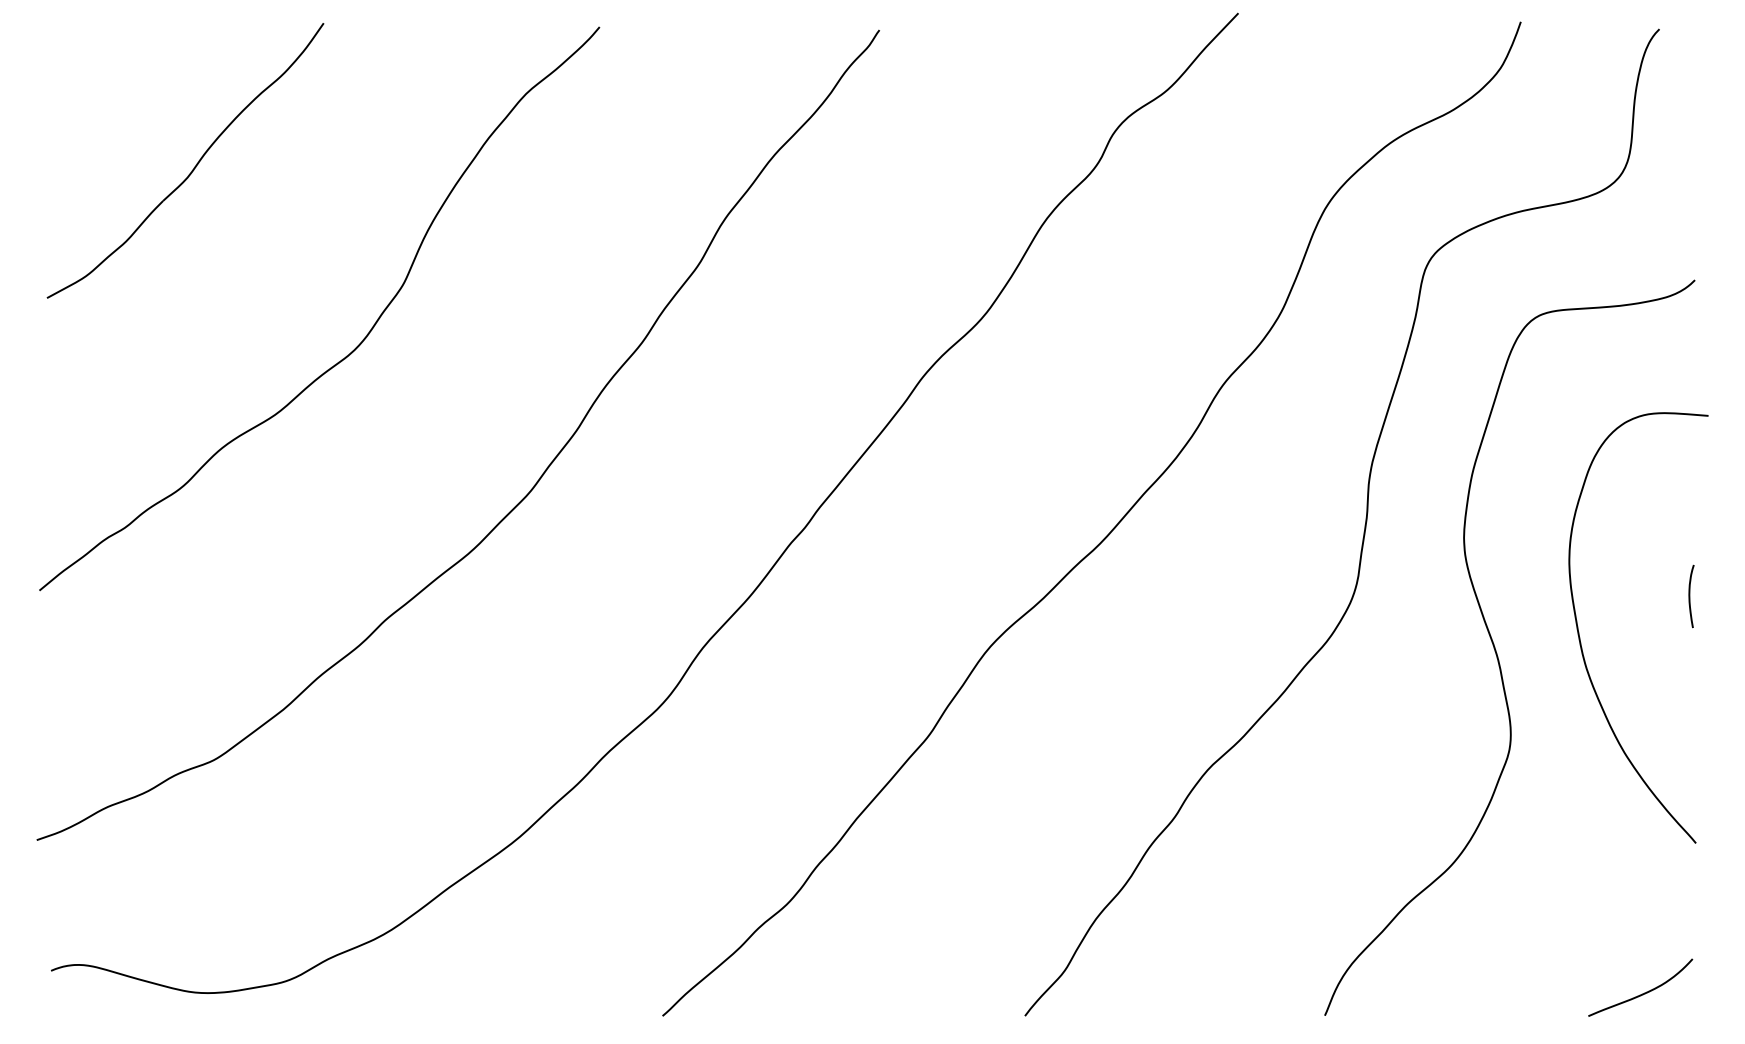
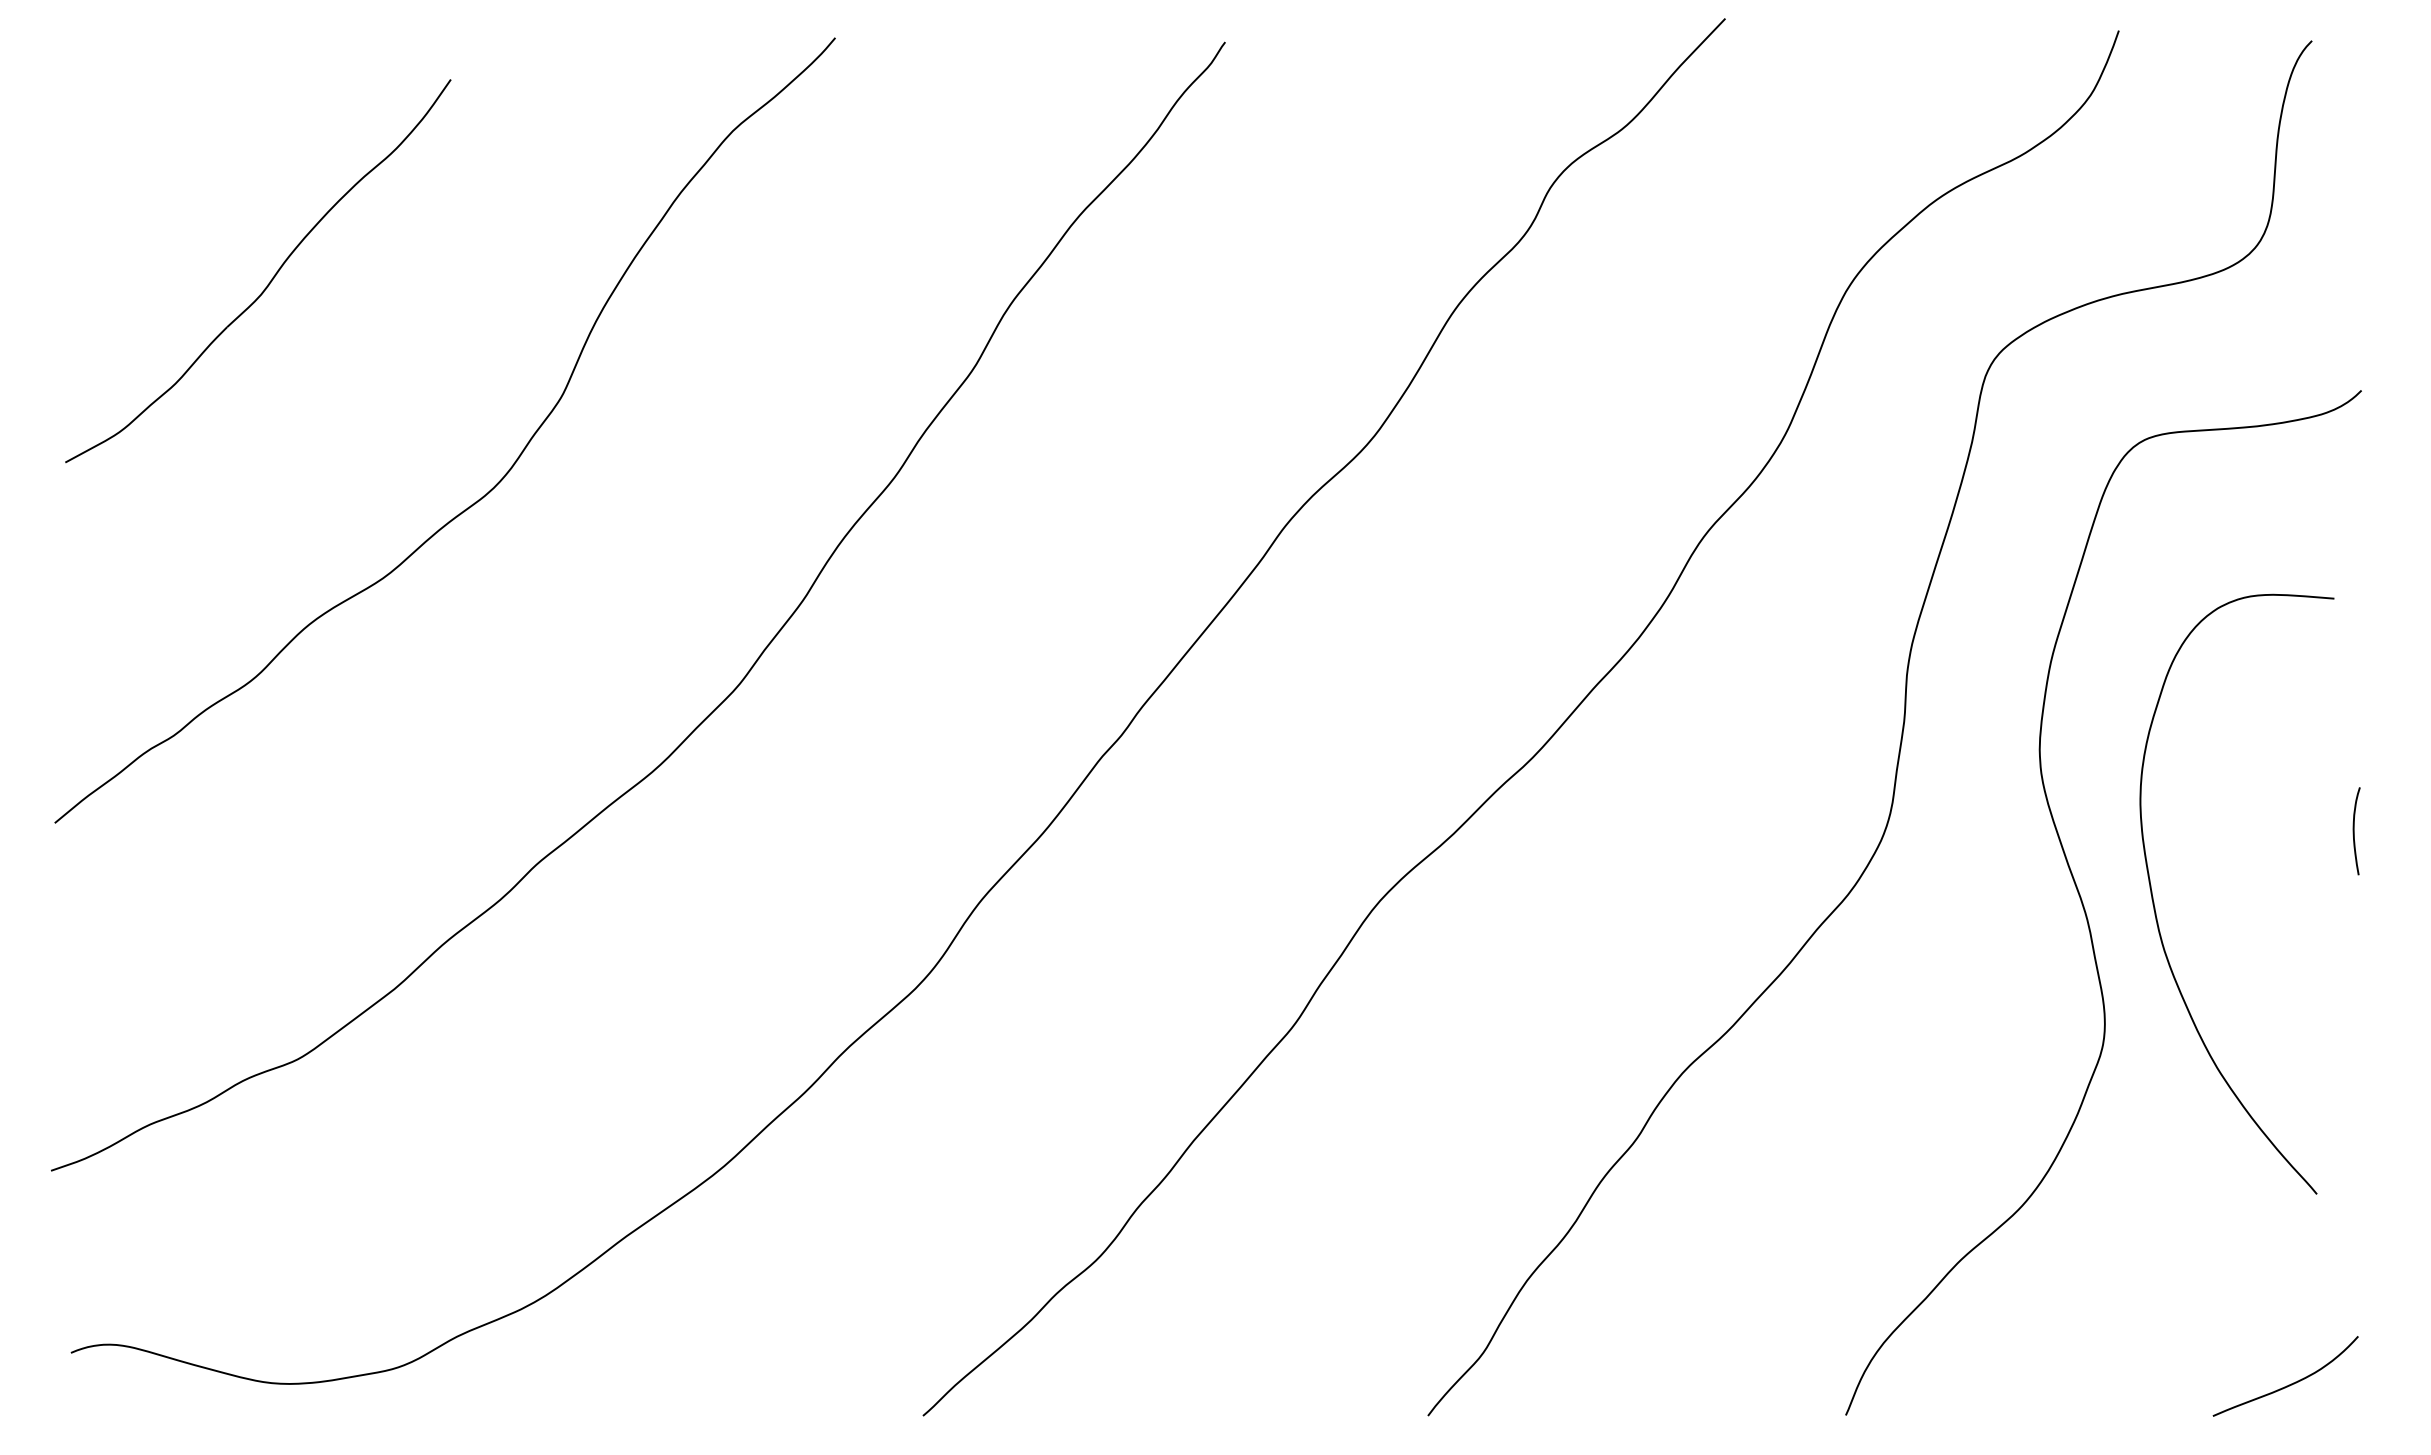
part: (193, 168) -> (269, 281), moved
curve: (1580, 637) -> (2155, 907), moved

